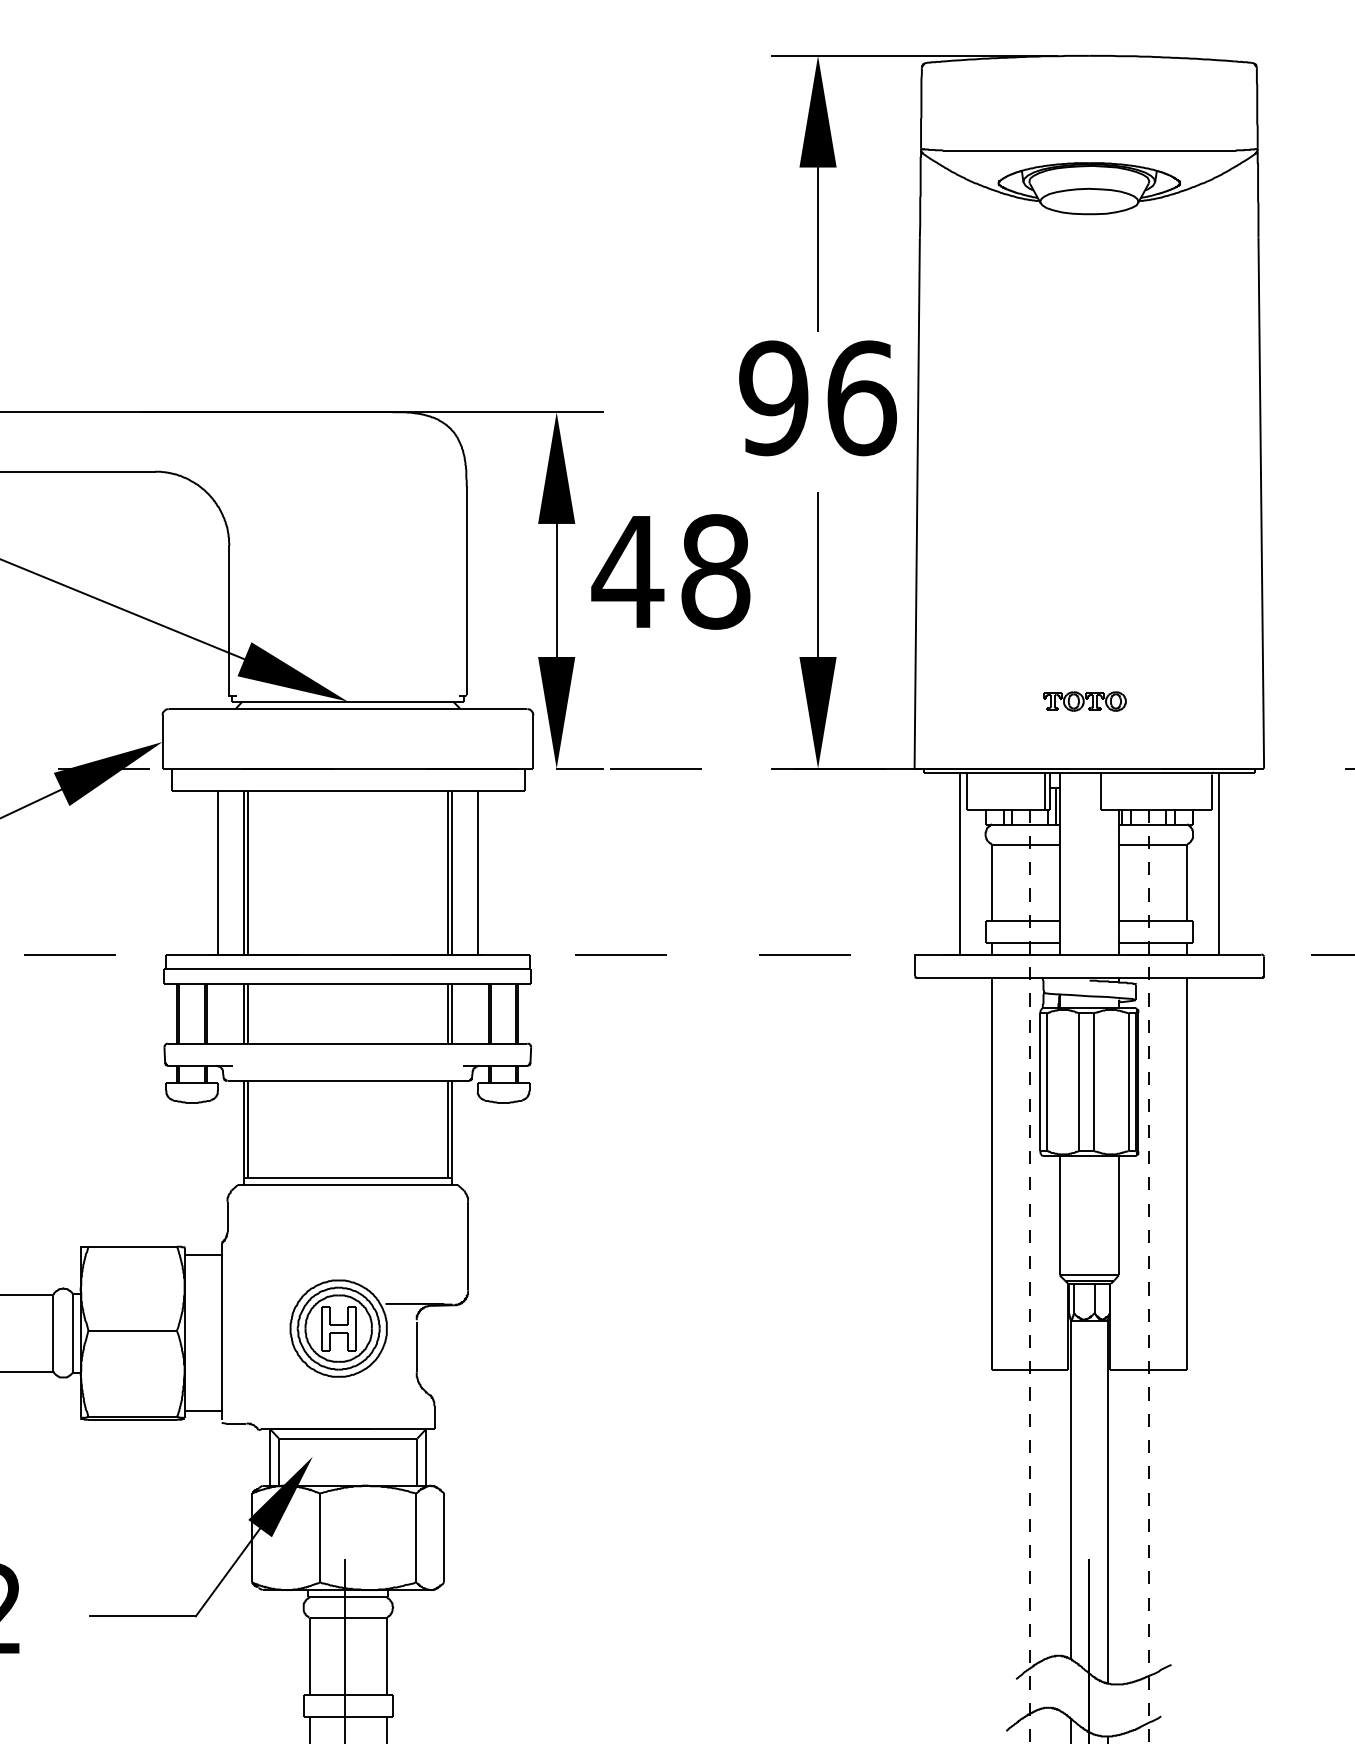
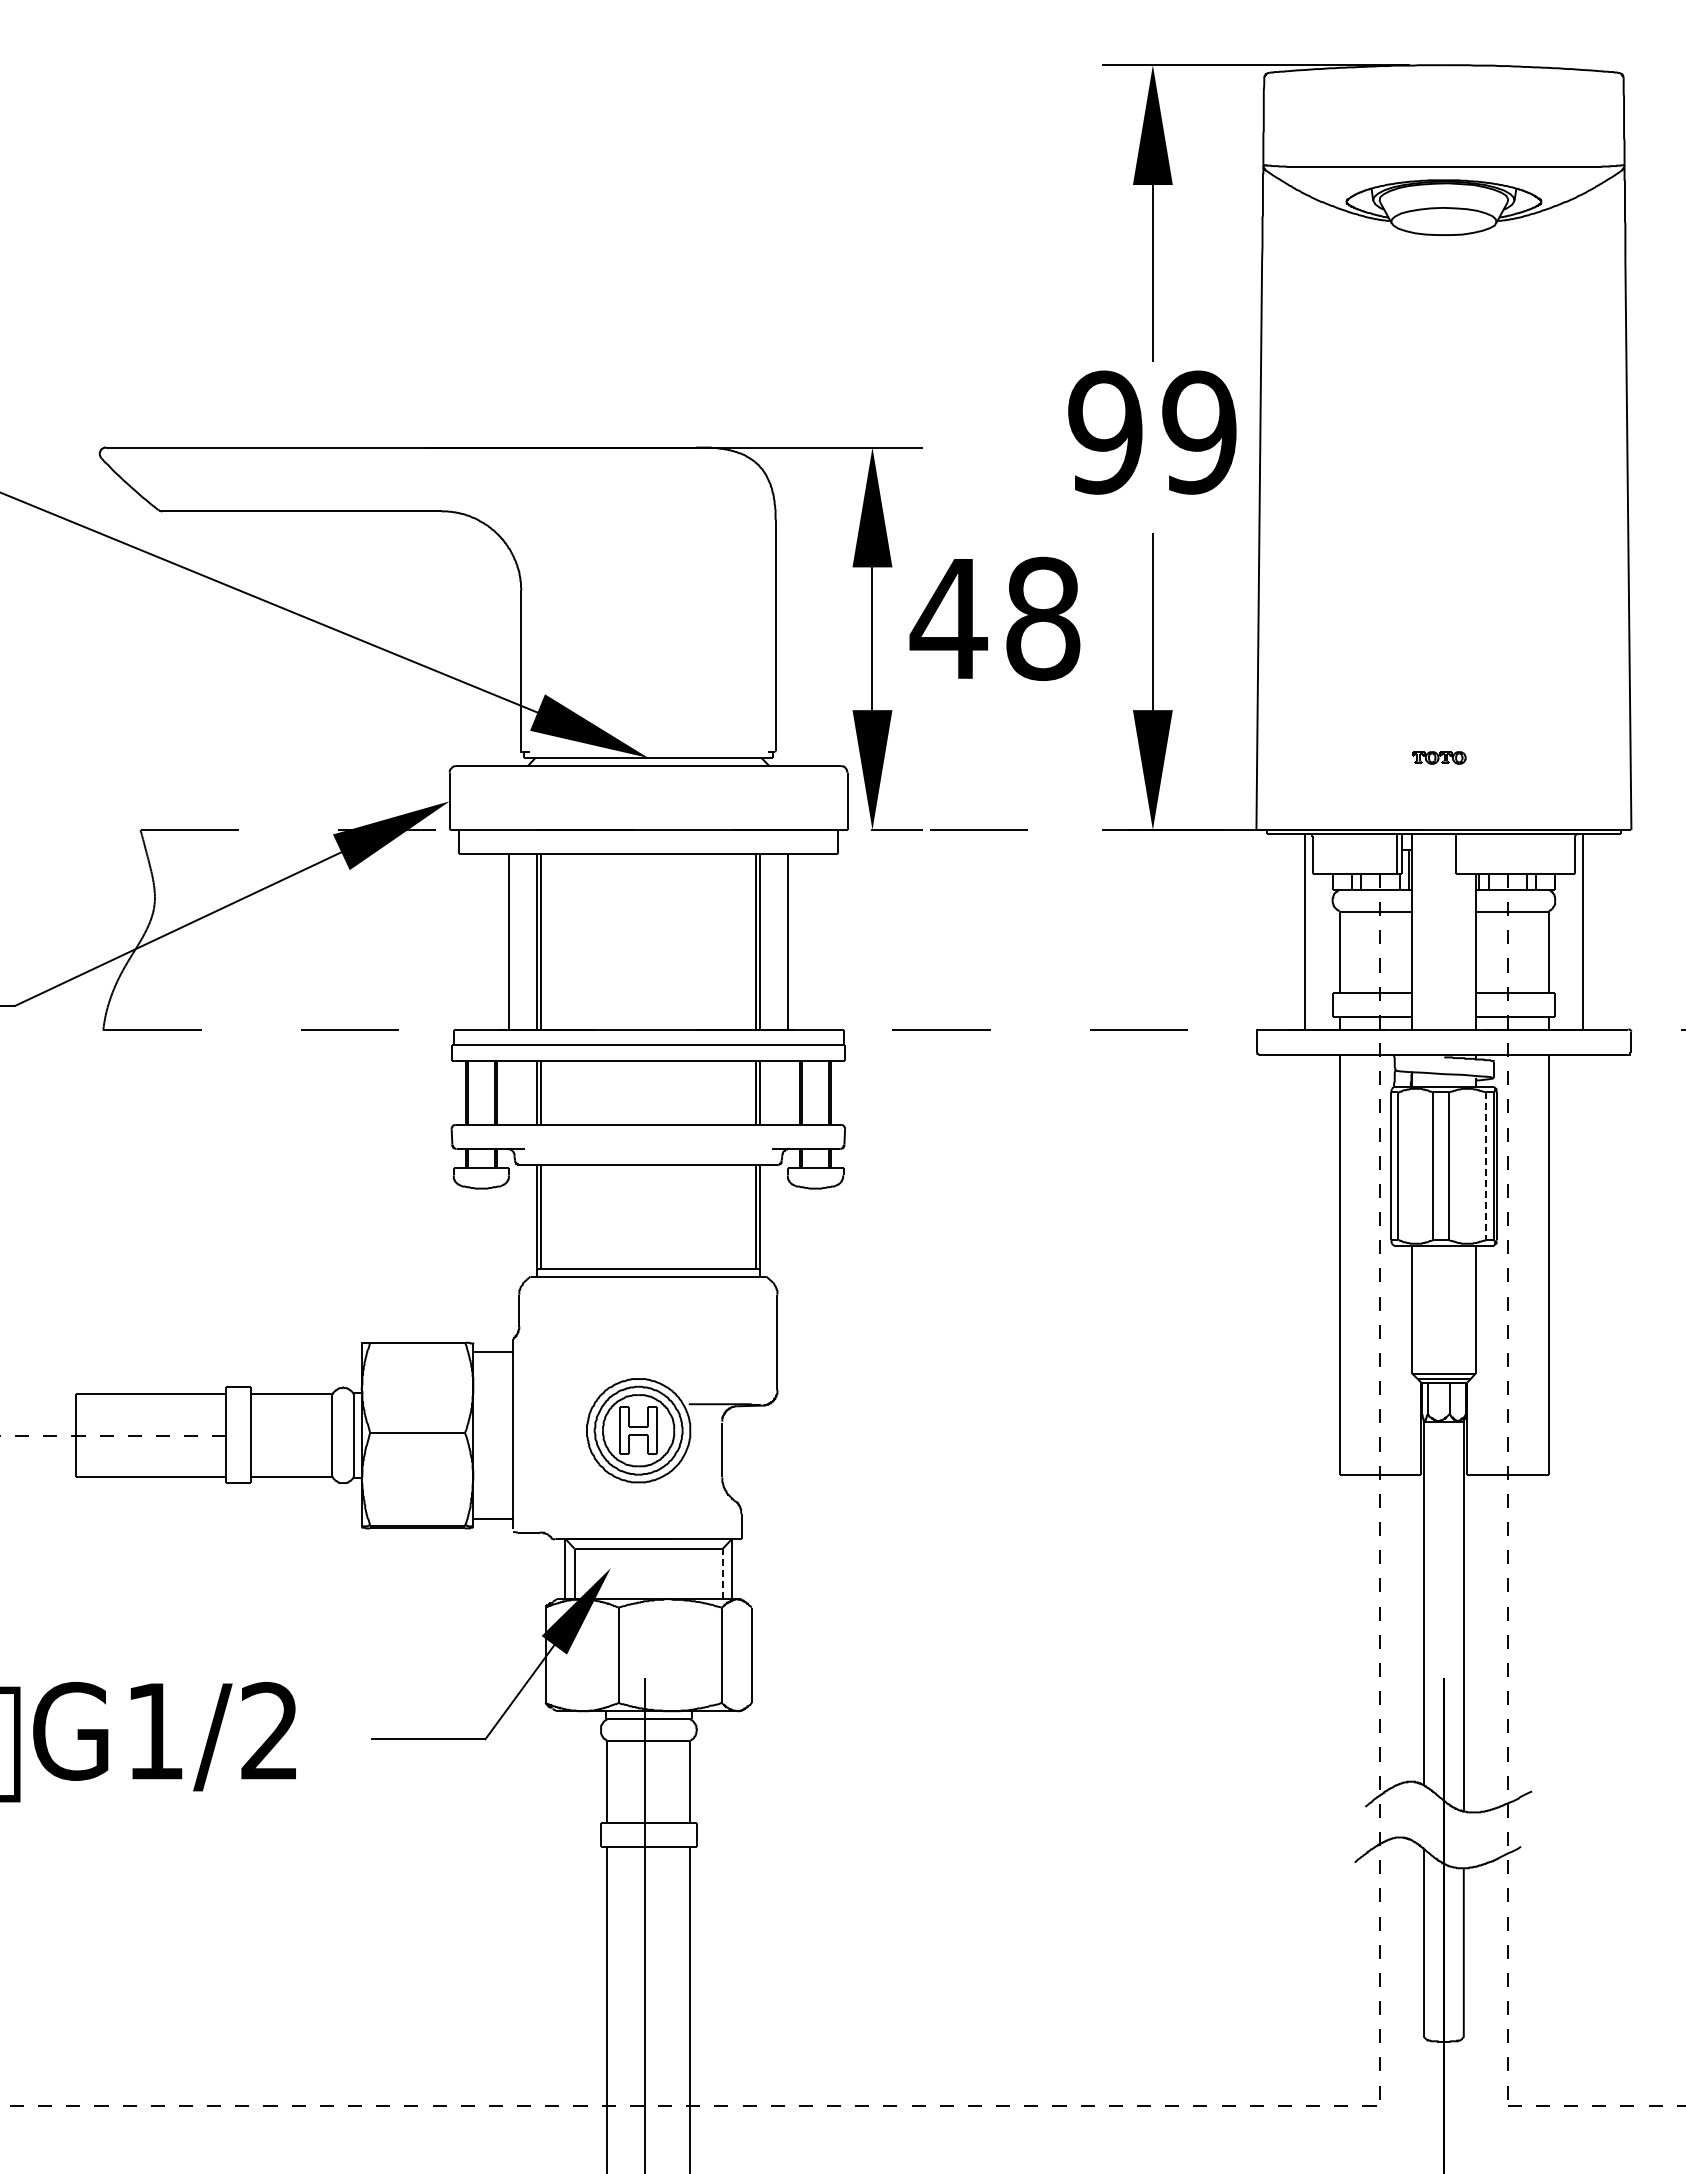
text: (861, 398) -> (1199, 432), 96 -> 99
part: (1085, 701) -> (1439, 757), size x0.6
line: (1129, 1082) -> (1486, 1166), solid -> dashed
line: (416, 1461) -> (722, 1573), solid -> dashed

